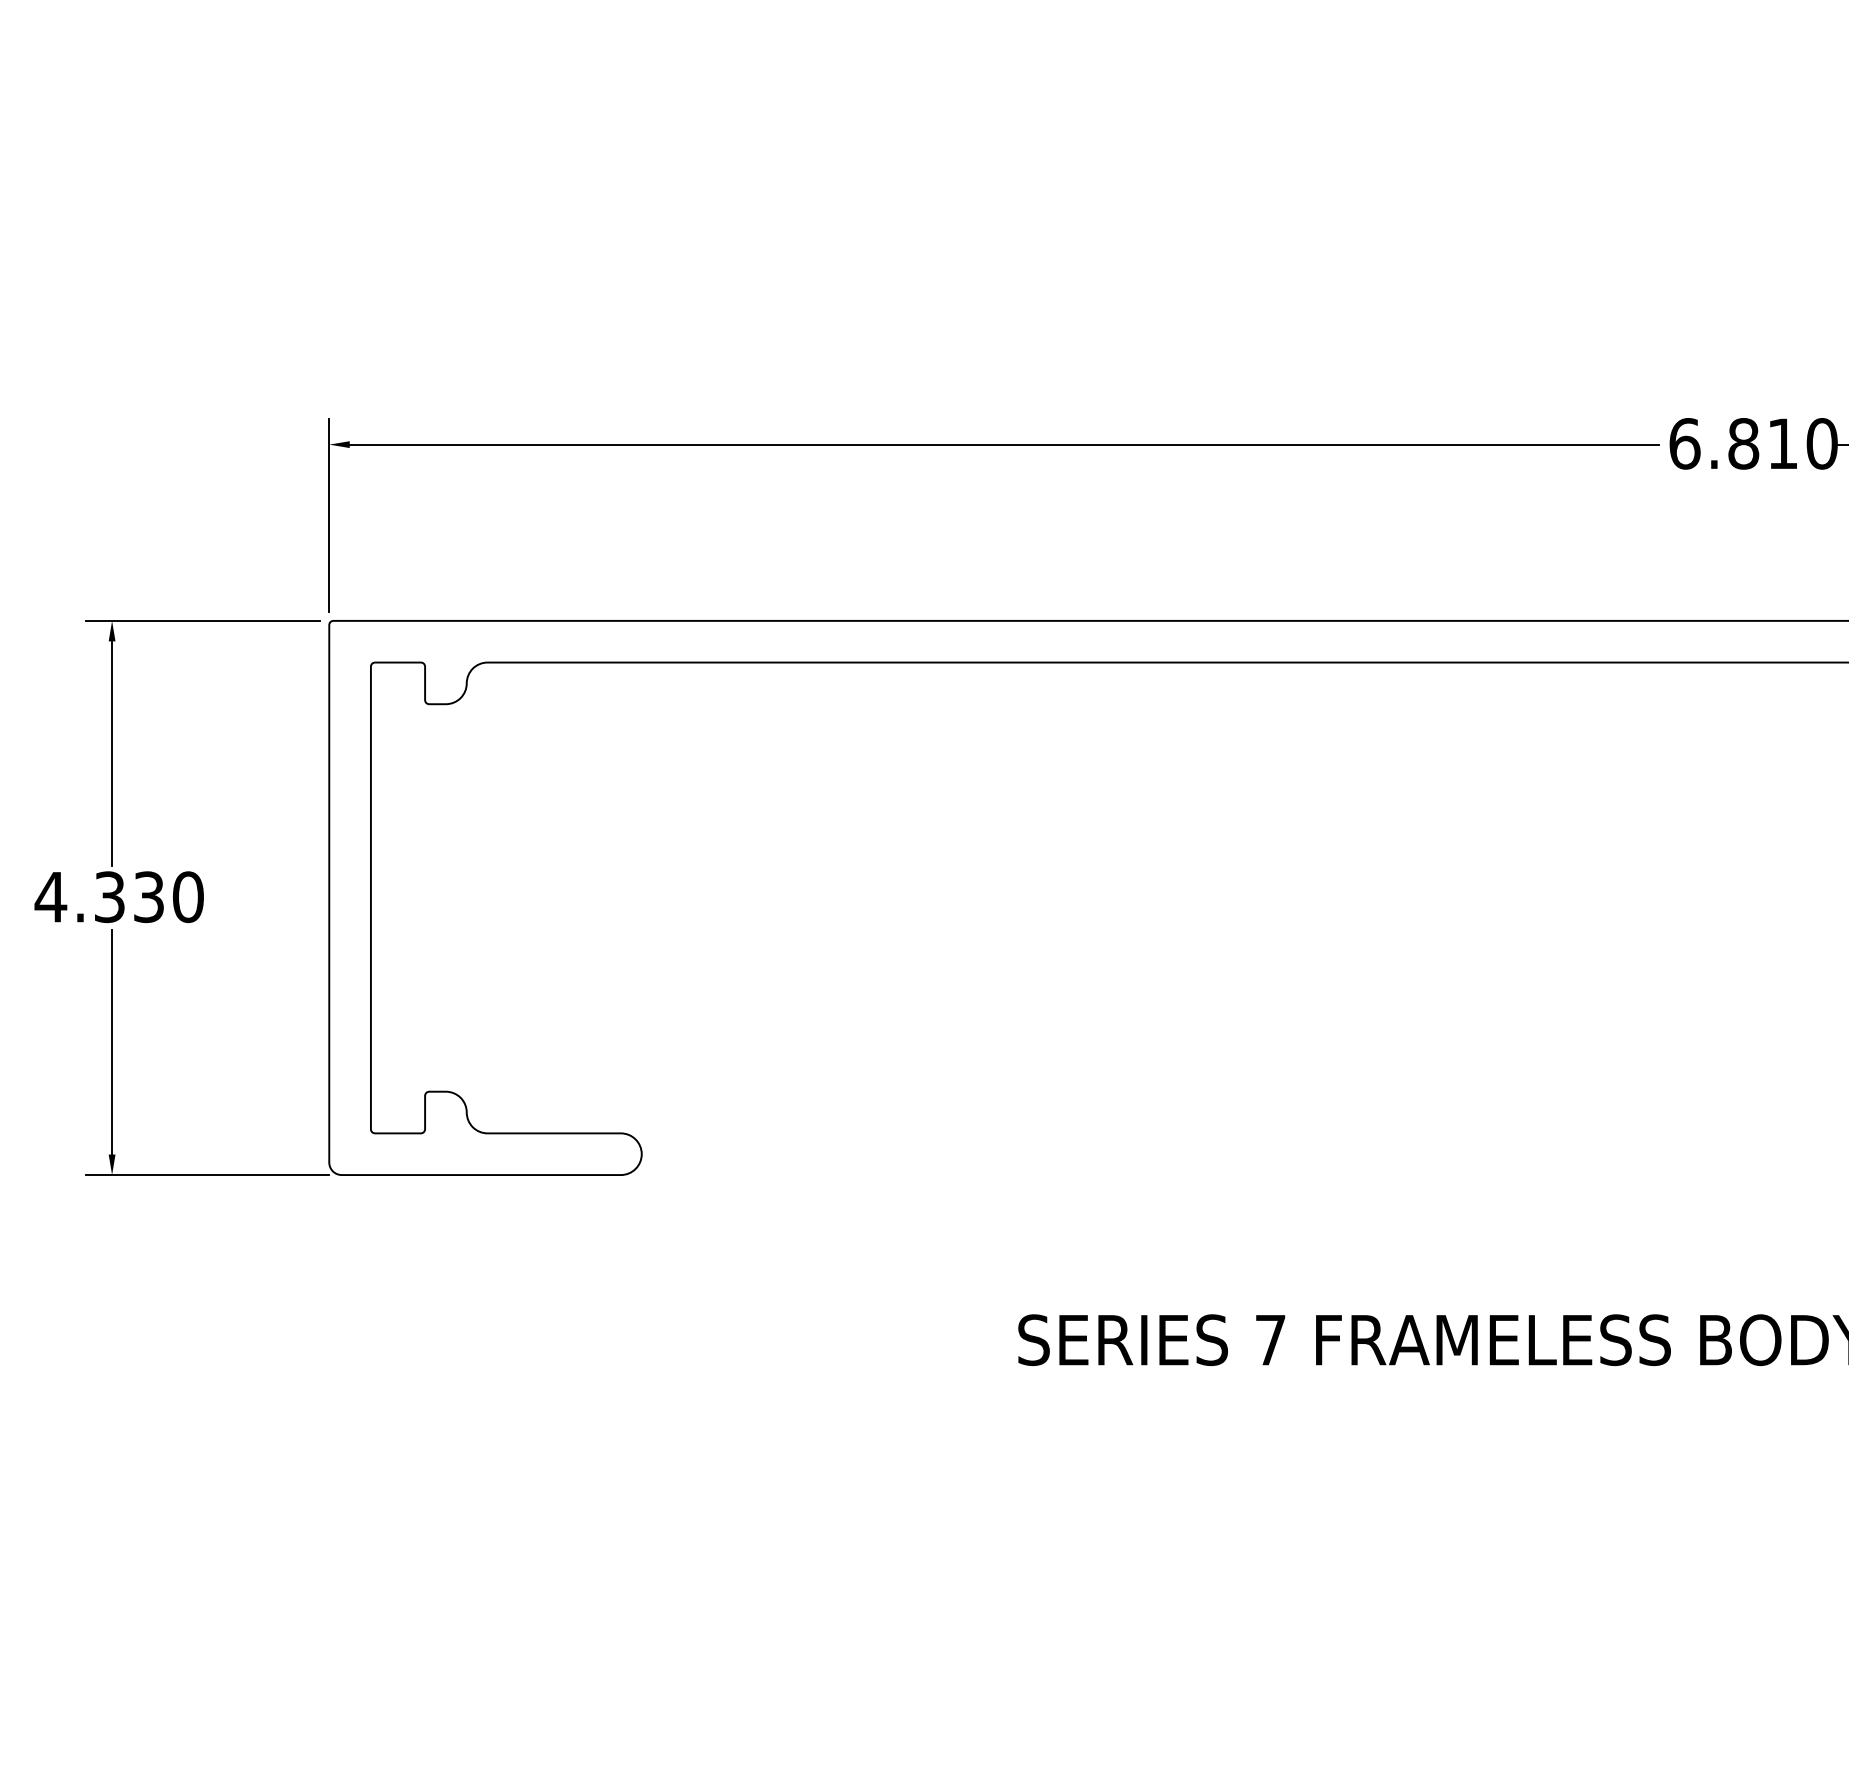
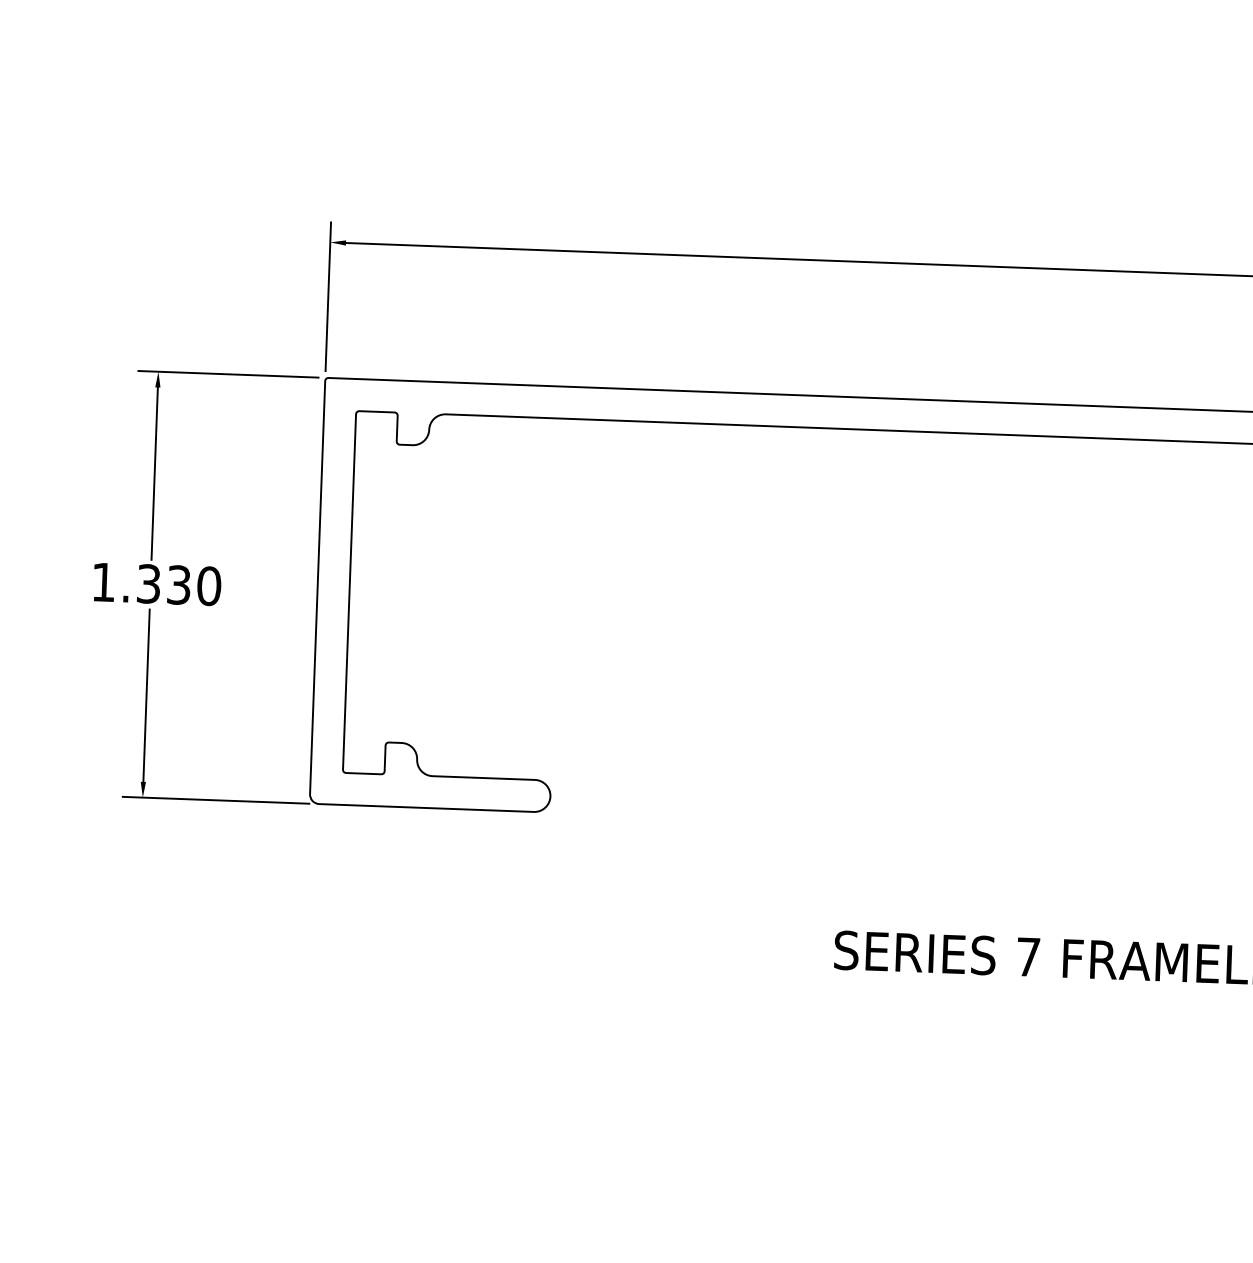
text: (50, 897) -> (103, 582), 4.330 -> 1.330

